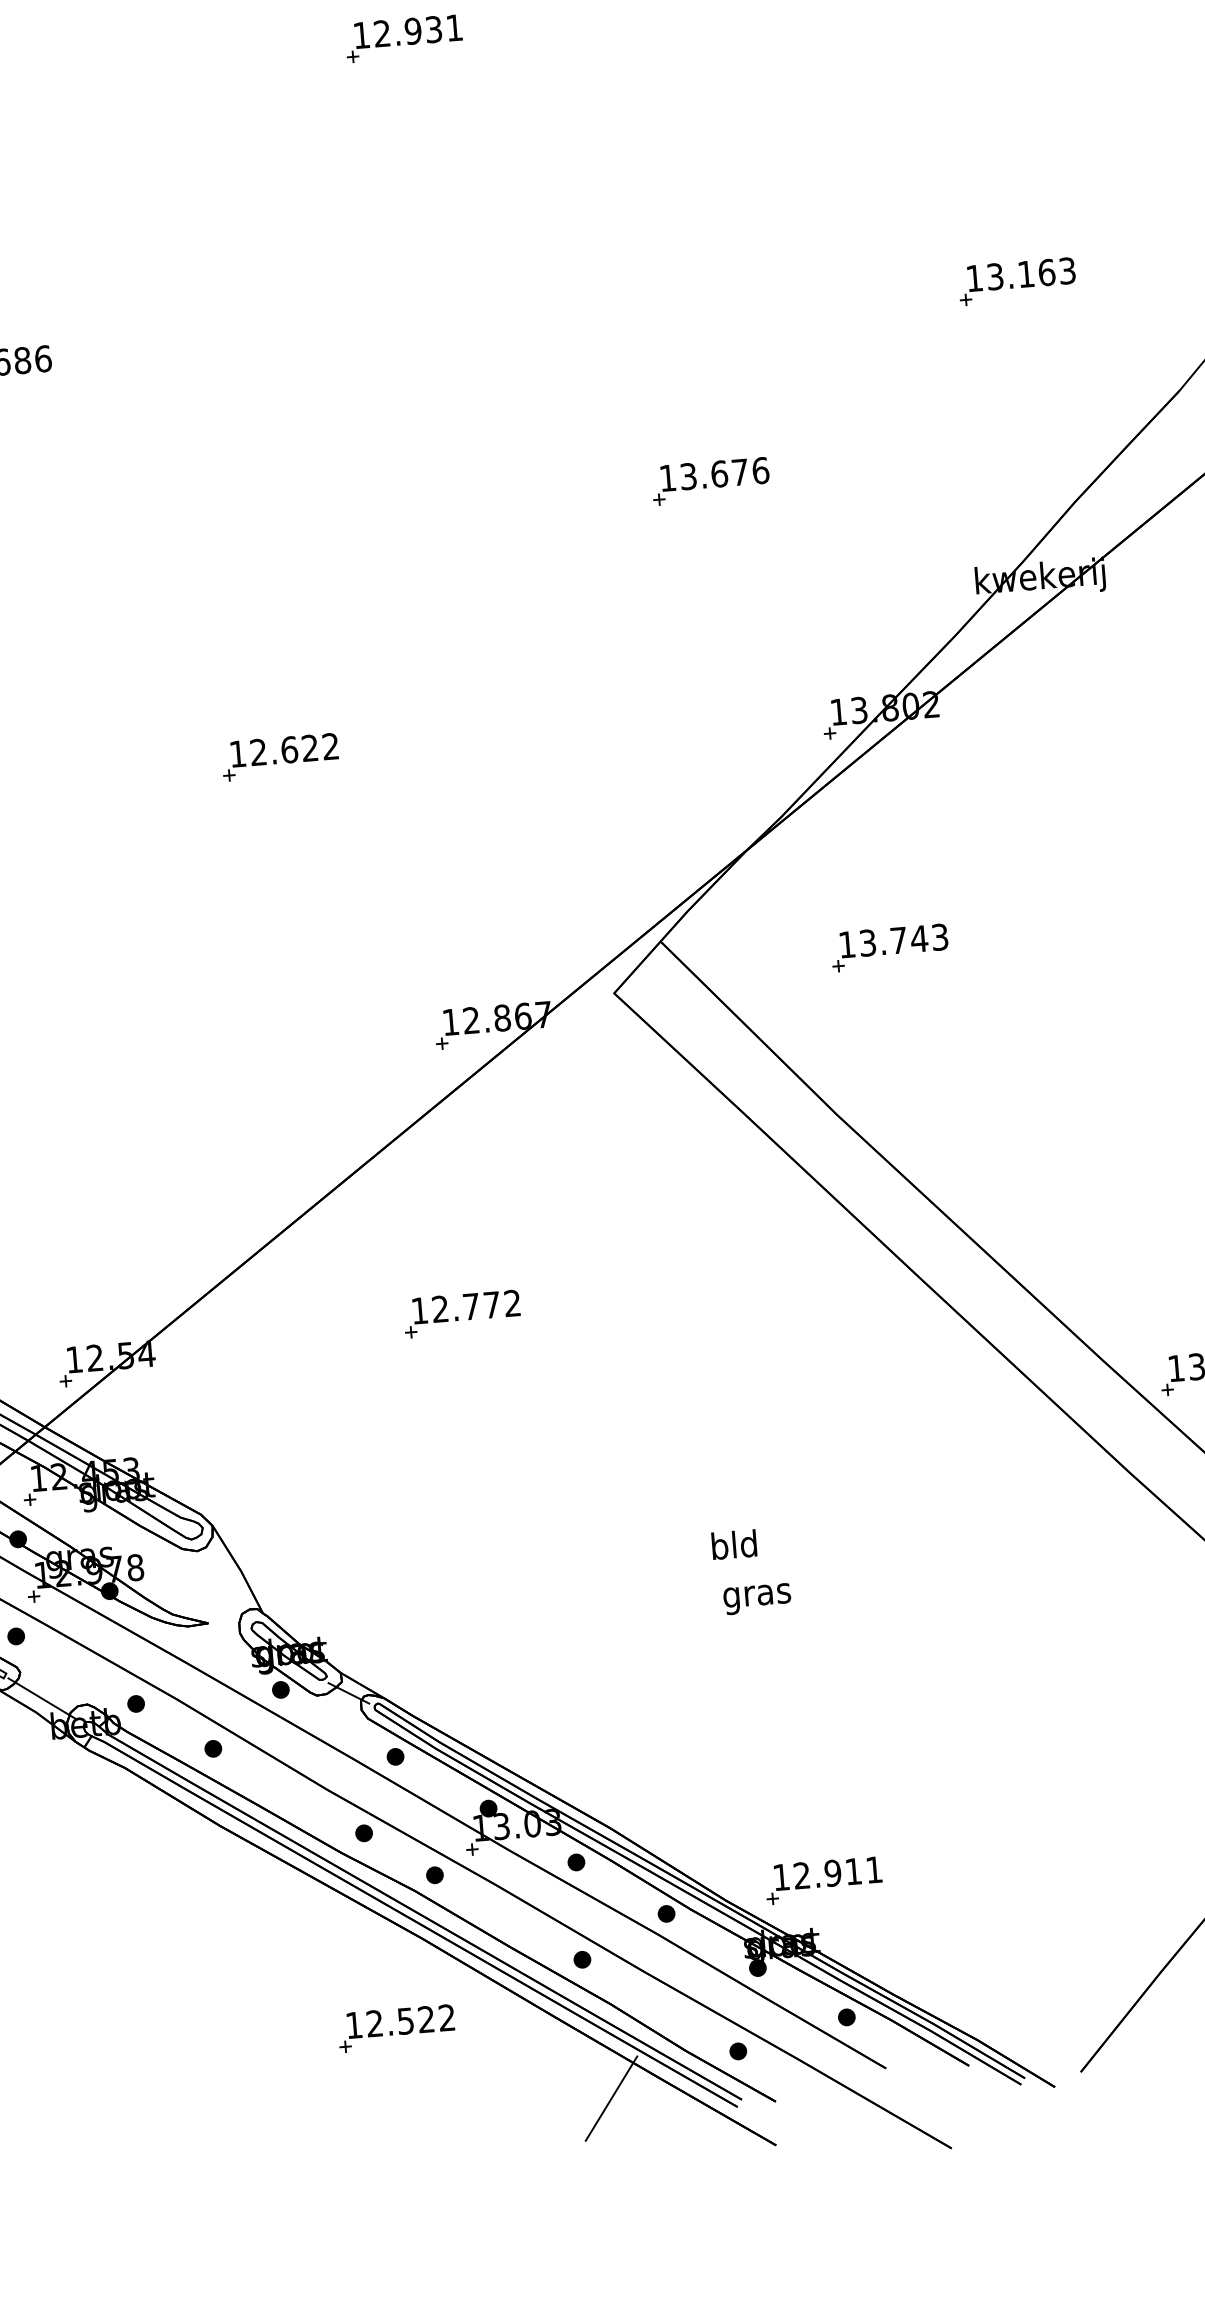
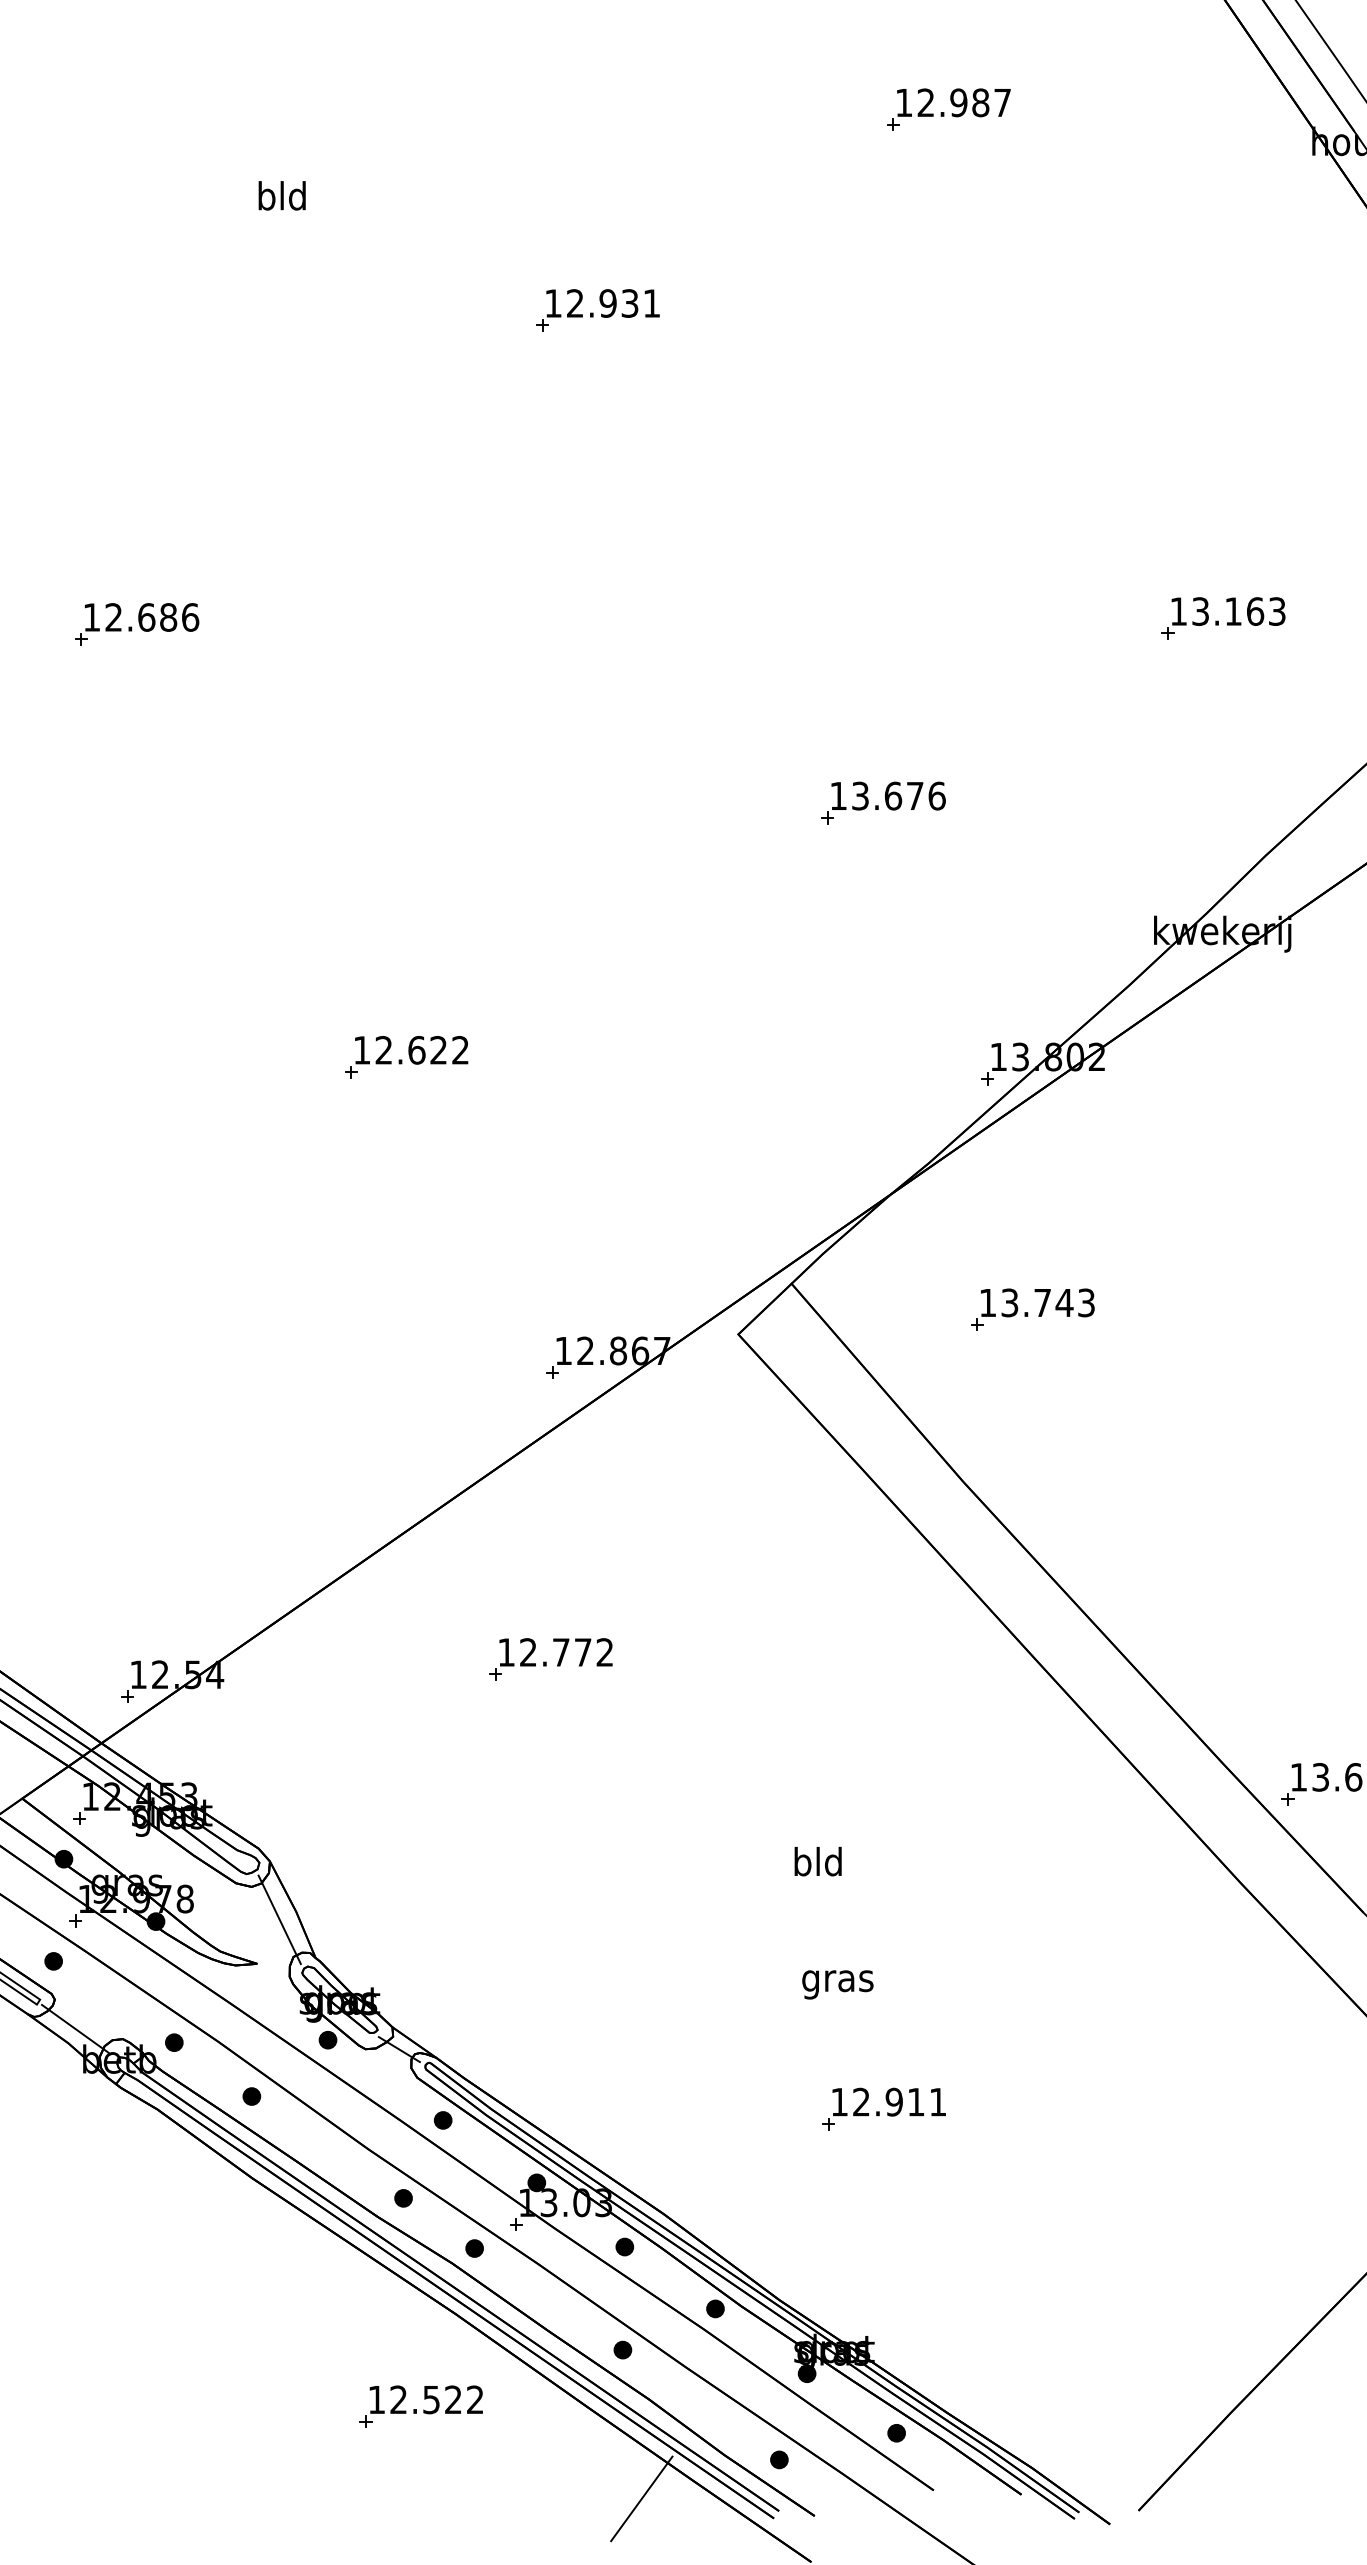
text: (733, 1544) -> (817, 1861), moved
line: (225, 1579) -> (279, 1919), added
part: (823, 1880) -> (883, 2108), moved

